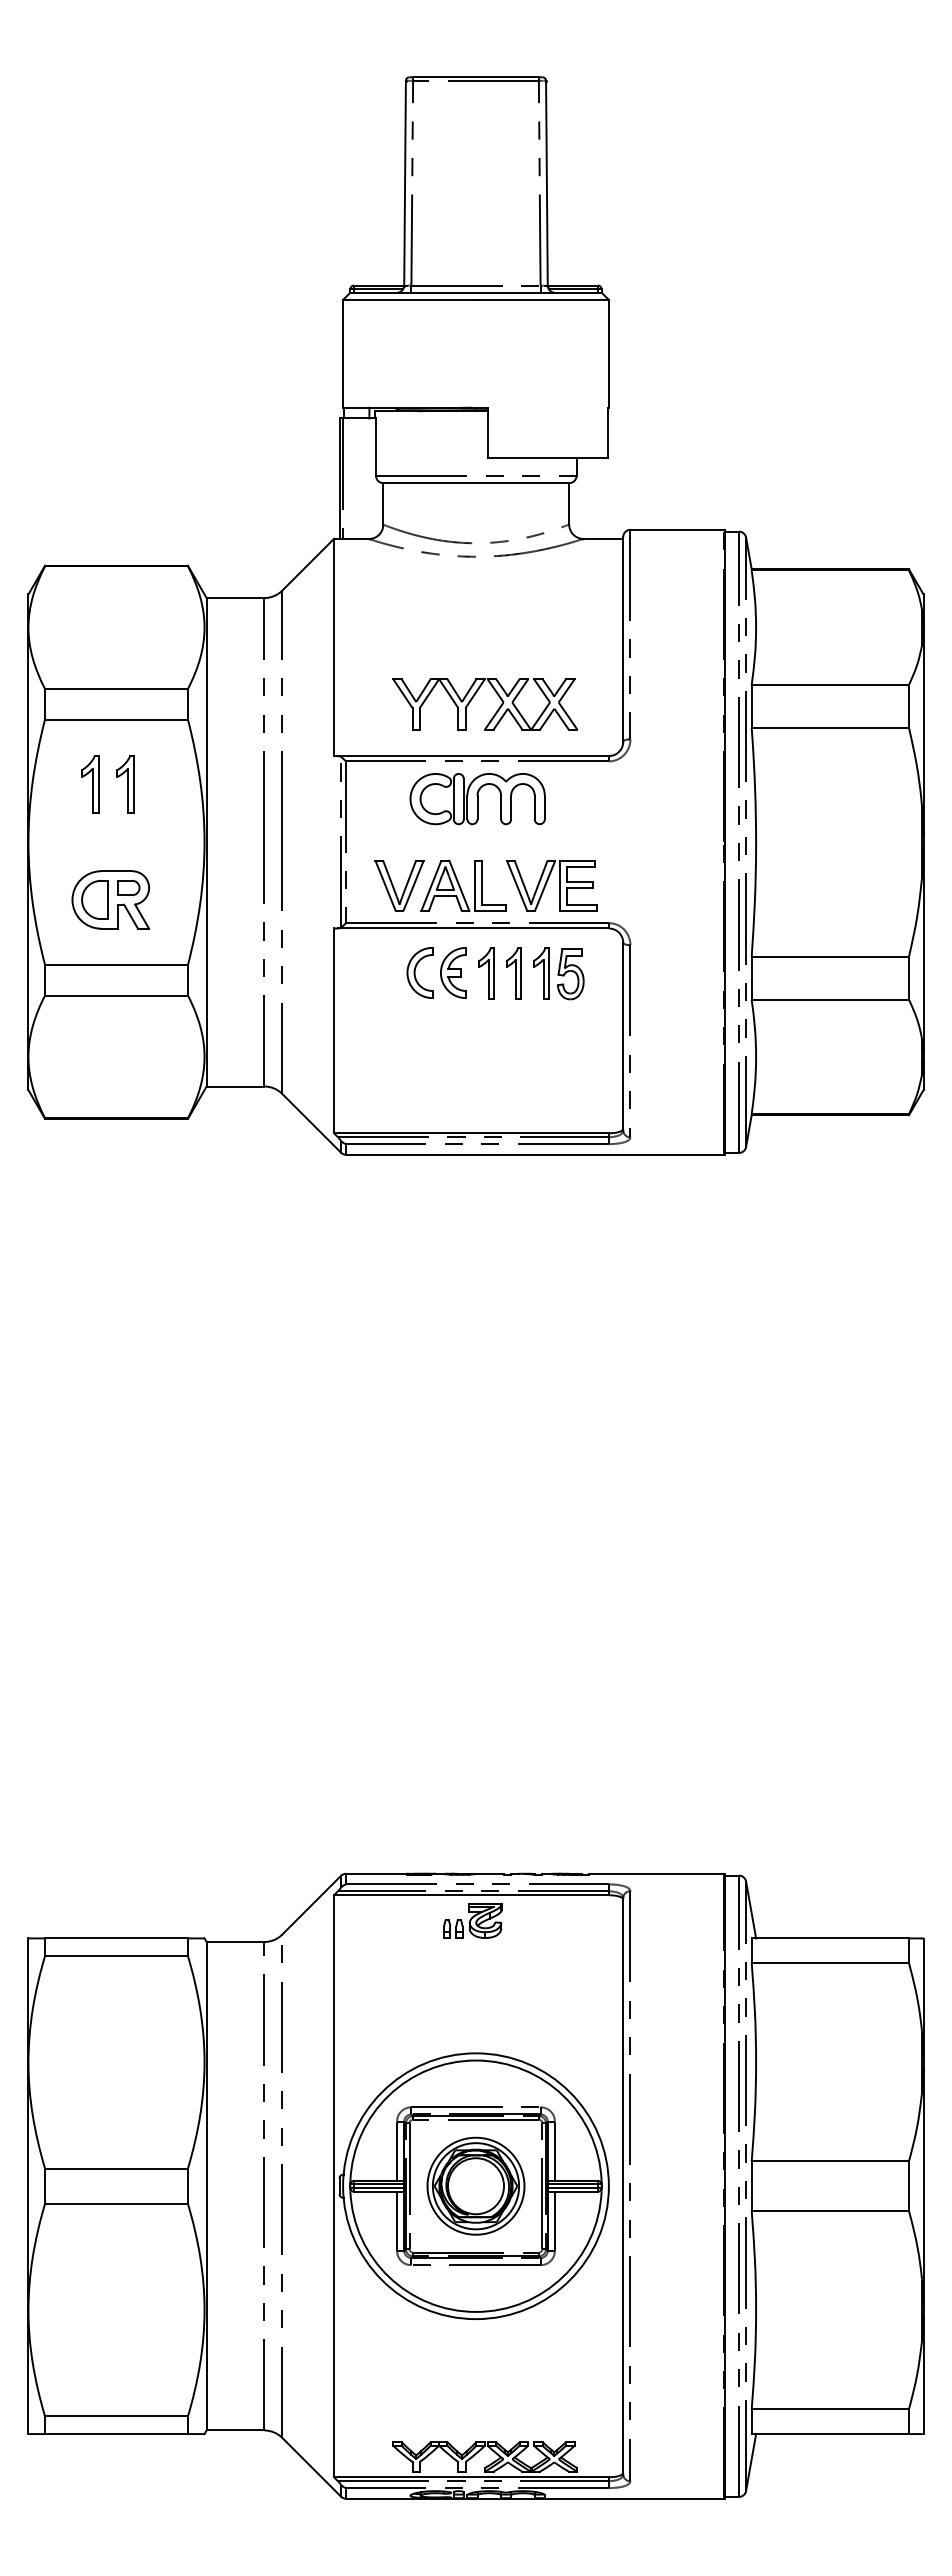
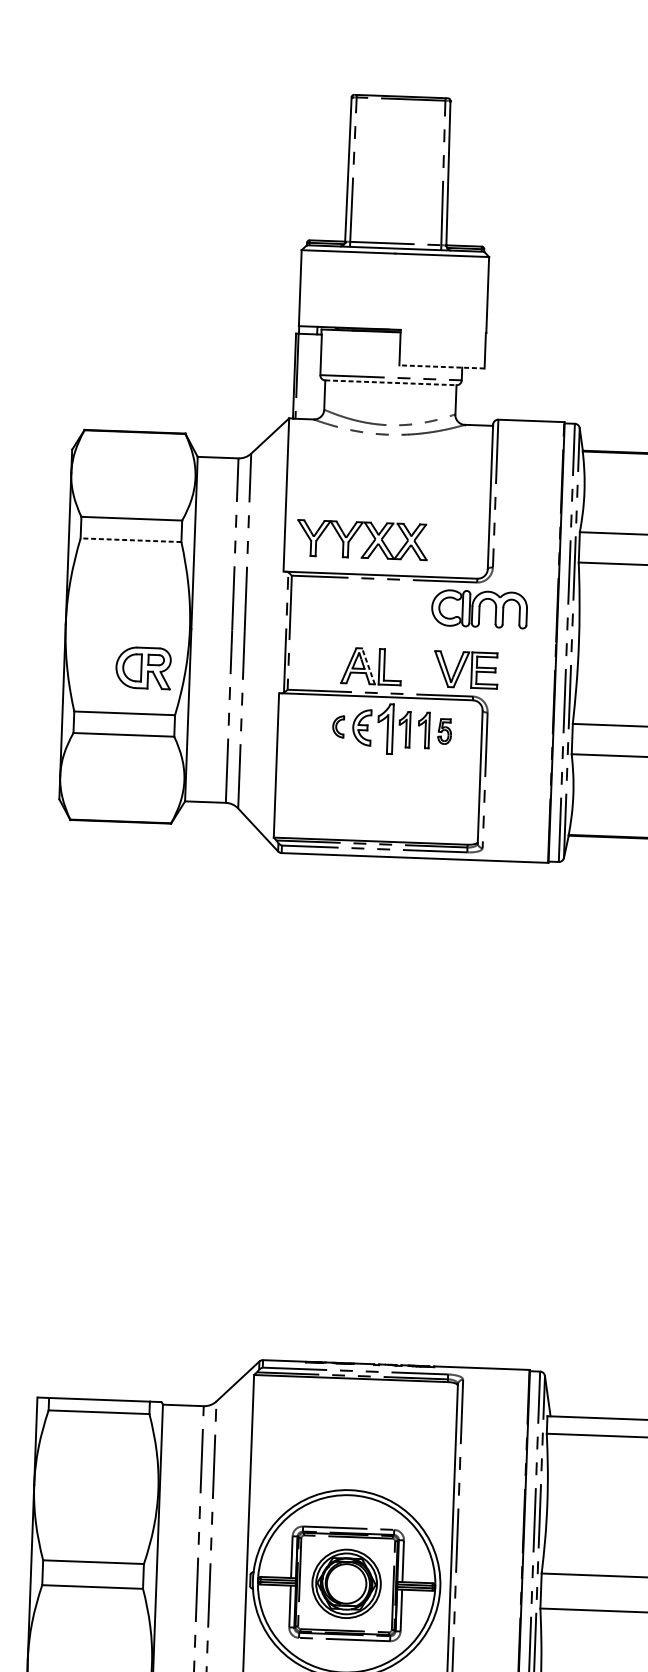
line: (547, 457) -> (441, 366), solid -> dashed
line: (476, 483) -> (391, 383), solid -> dashed
part: (473, 698) -> (354, 535), moved
line: (116, 719) -> (131, 540), solid -> dashed
part: (90, 784) -> (111, 585), removed
part: (125, 784) -> (135, 586), removed
part: (477, 799) -> (479, 609), moved
part: (399, 885) -> (326, 664), removed
line: (459, 885) -> (368, 666), solid -> dashed
part: (551, 885) -> (465, 669), moved
part: (110, 899) -> (143, 667), moved
part: (419, 972) -> (338, 726), size x0.6
part: (486, 973) -> (385, 728), size x1.4
part: (570, 974) -> (444, 731), size x0.7
part: (472, 1920) -> (351, 1396), removed

